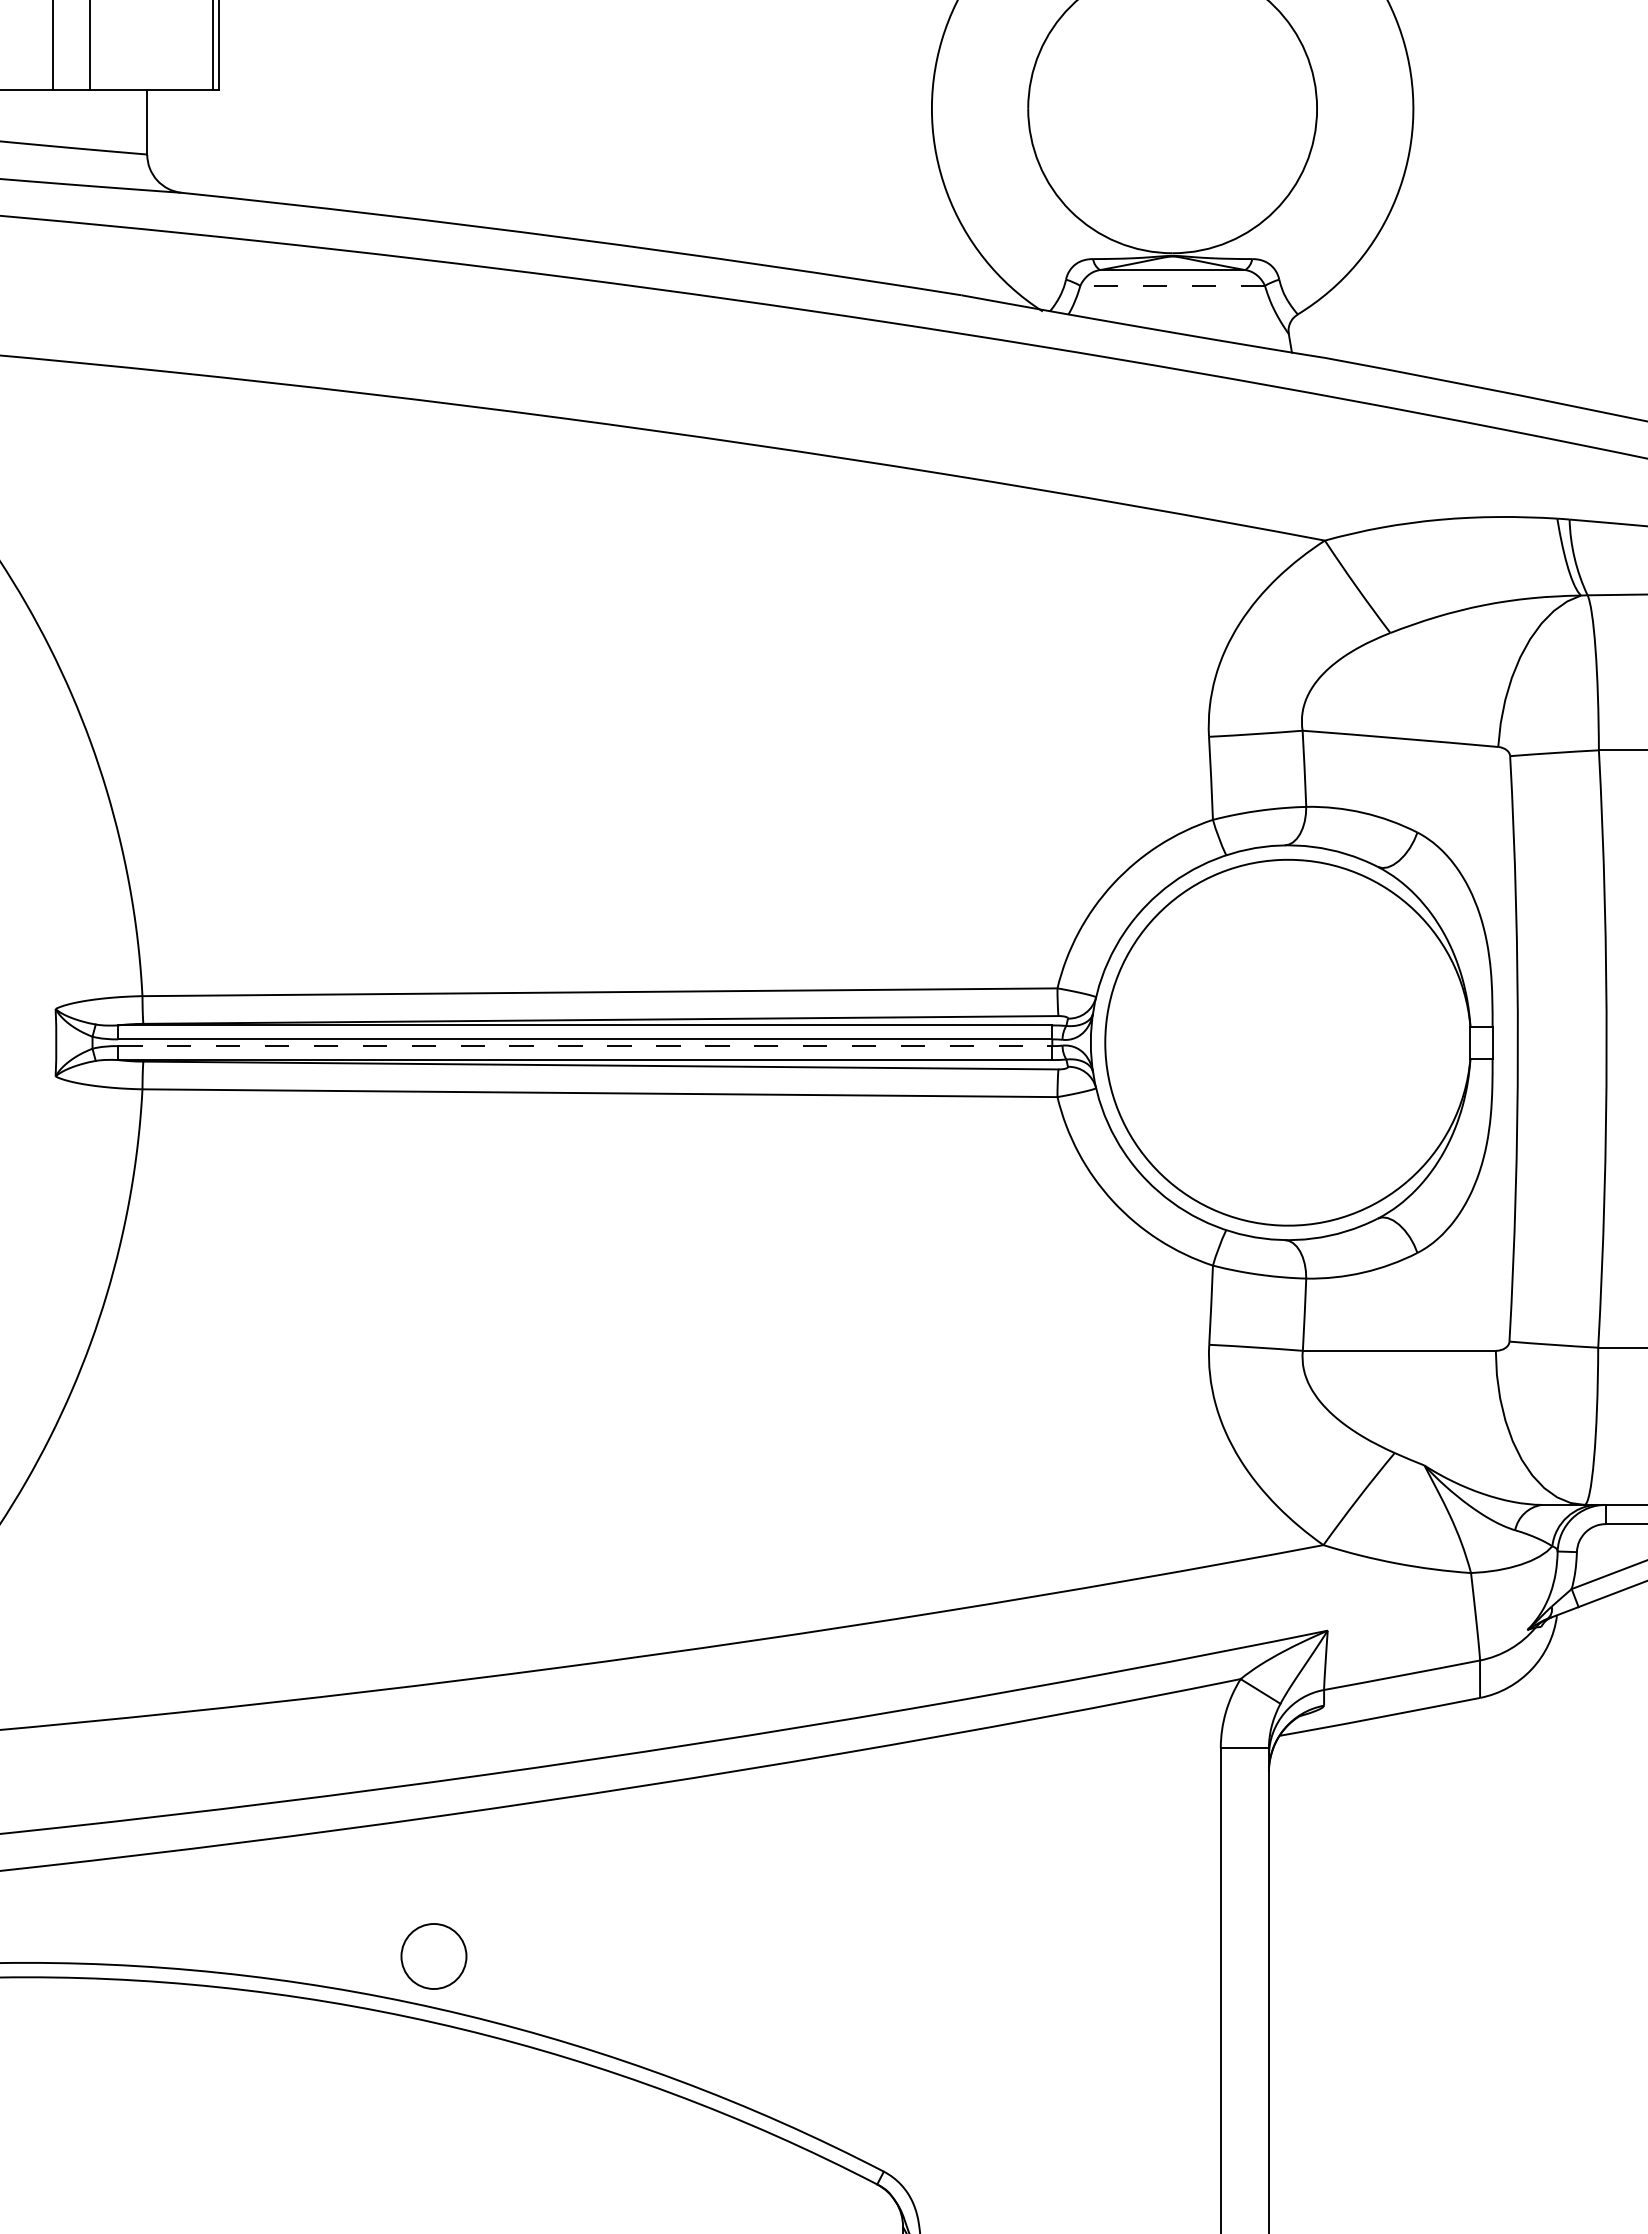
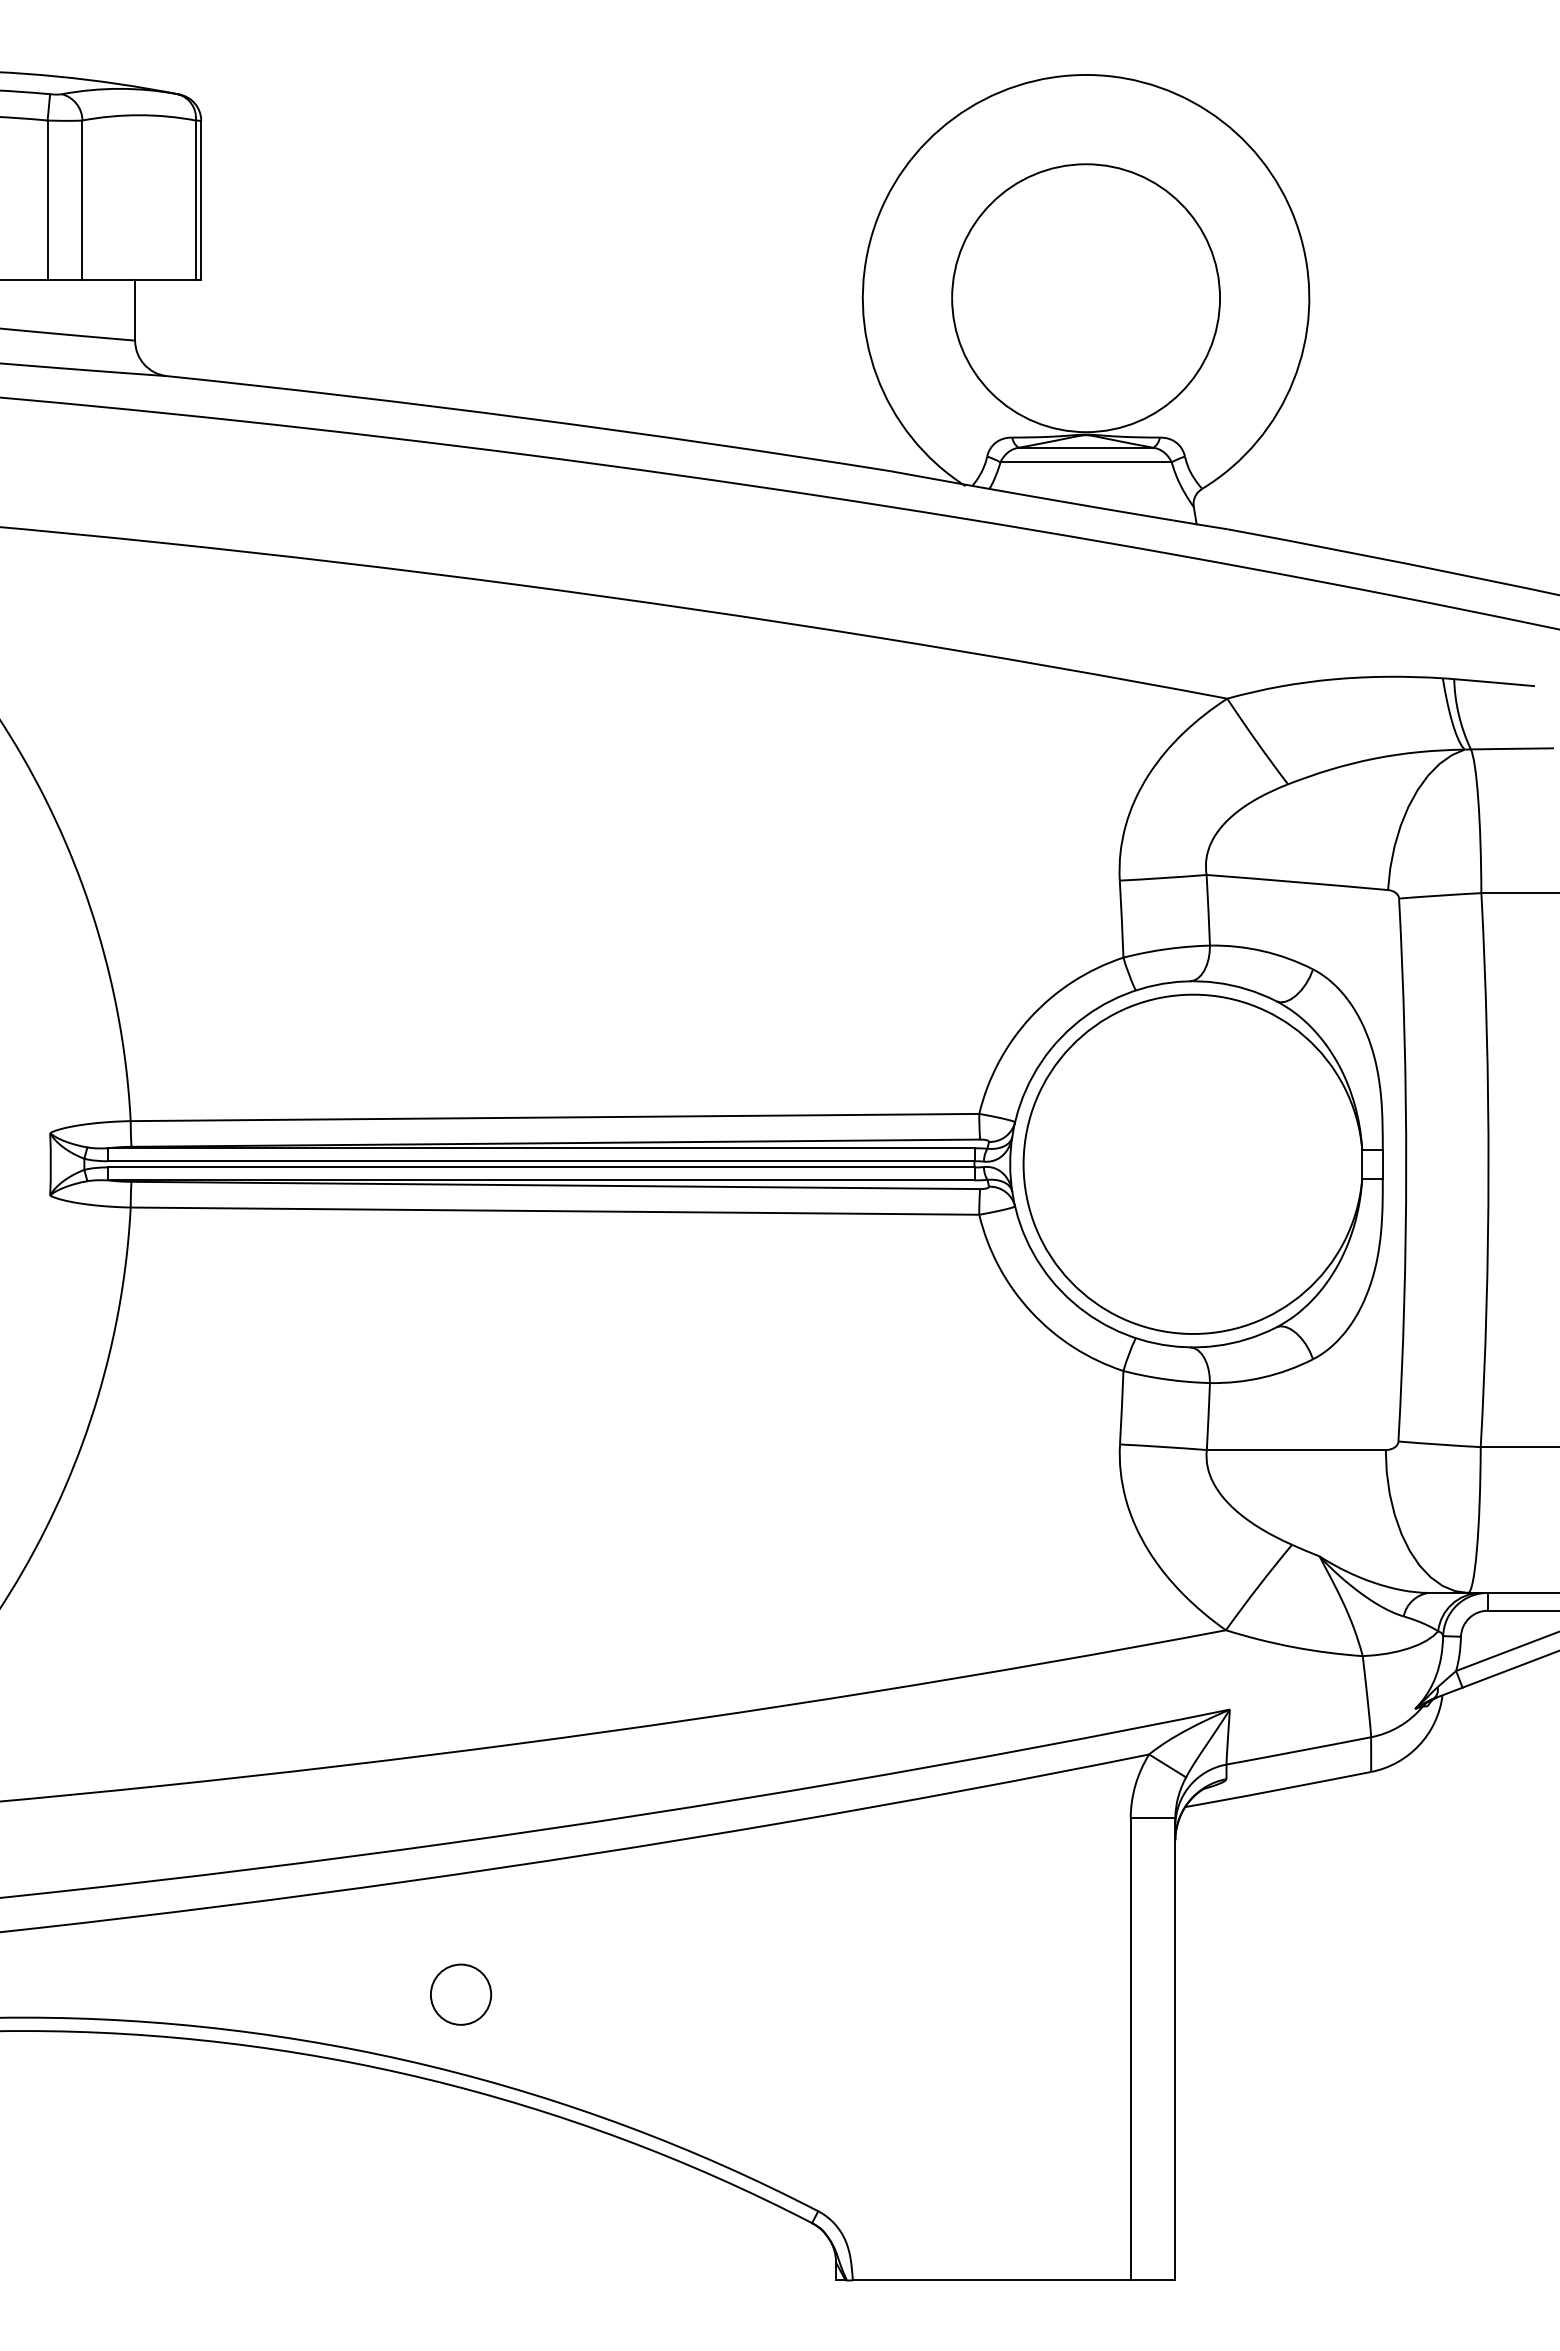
line: (1173, 285) -> (1086, 462), dashed -> solid
line: (585, 1046) -> (541, 1167), dashed -> solid
circle: (434, 1956) -> (461, 1994), moved

